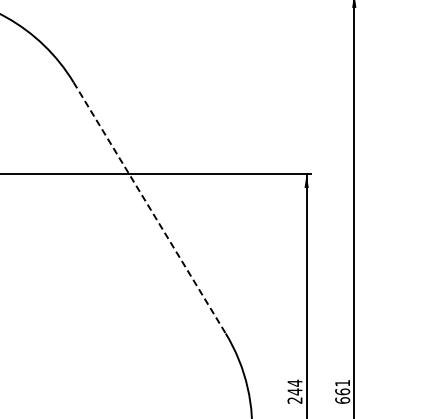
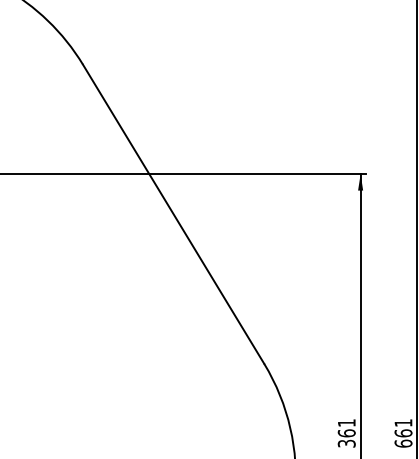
line: (149, 207) -> (173, 213), dashed -> solid
text: (294, 391) -> (346, 432), 244 -> 361

